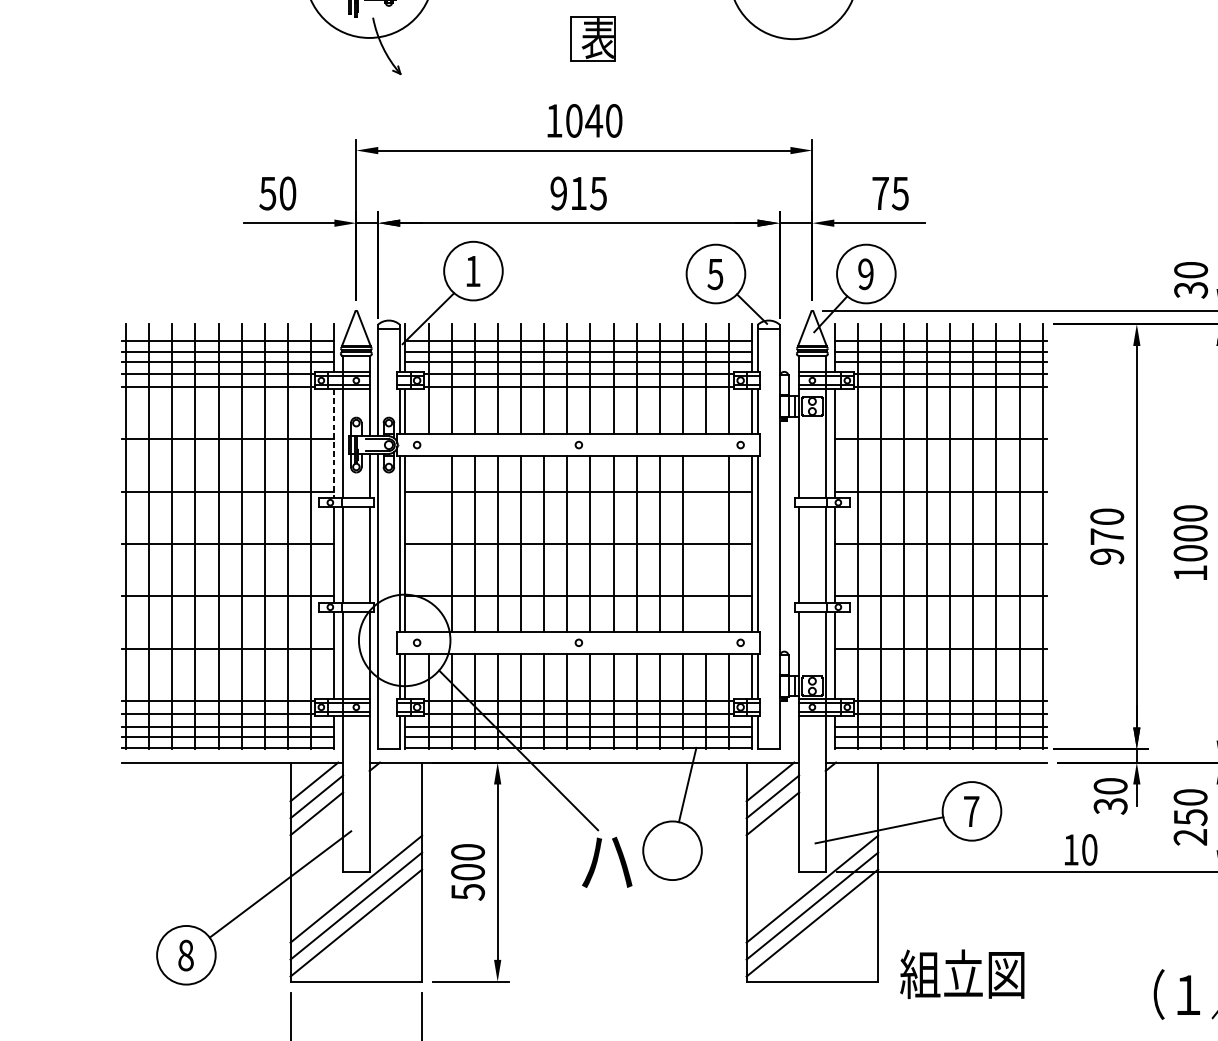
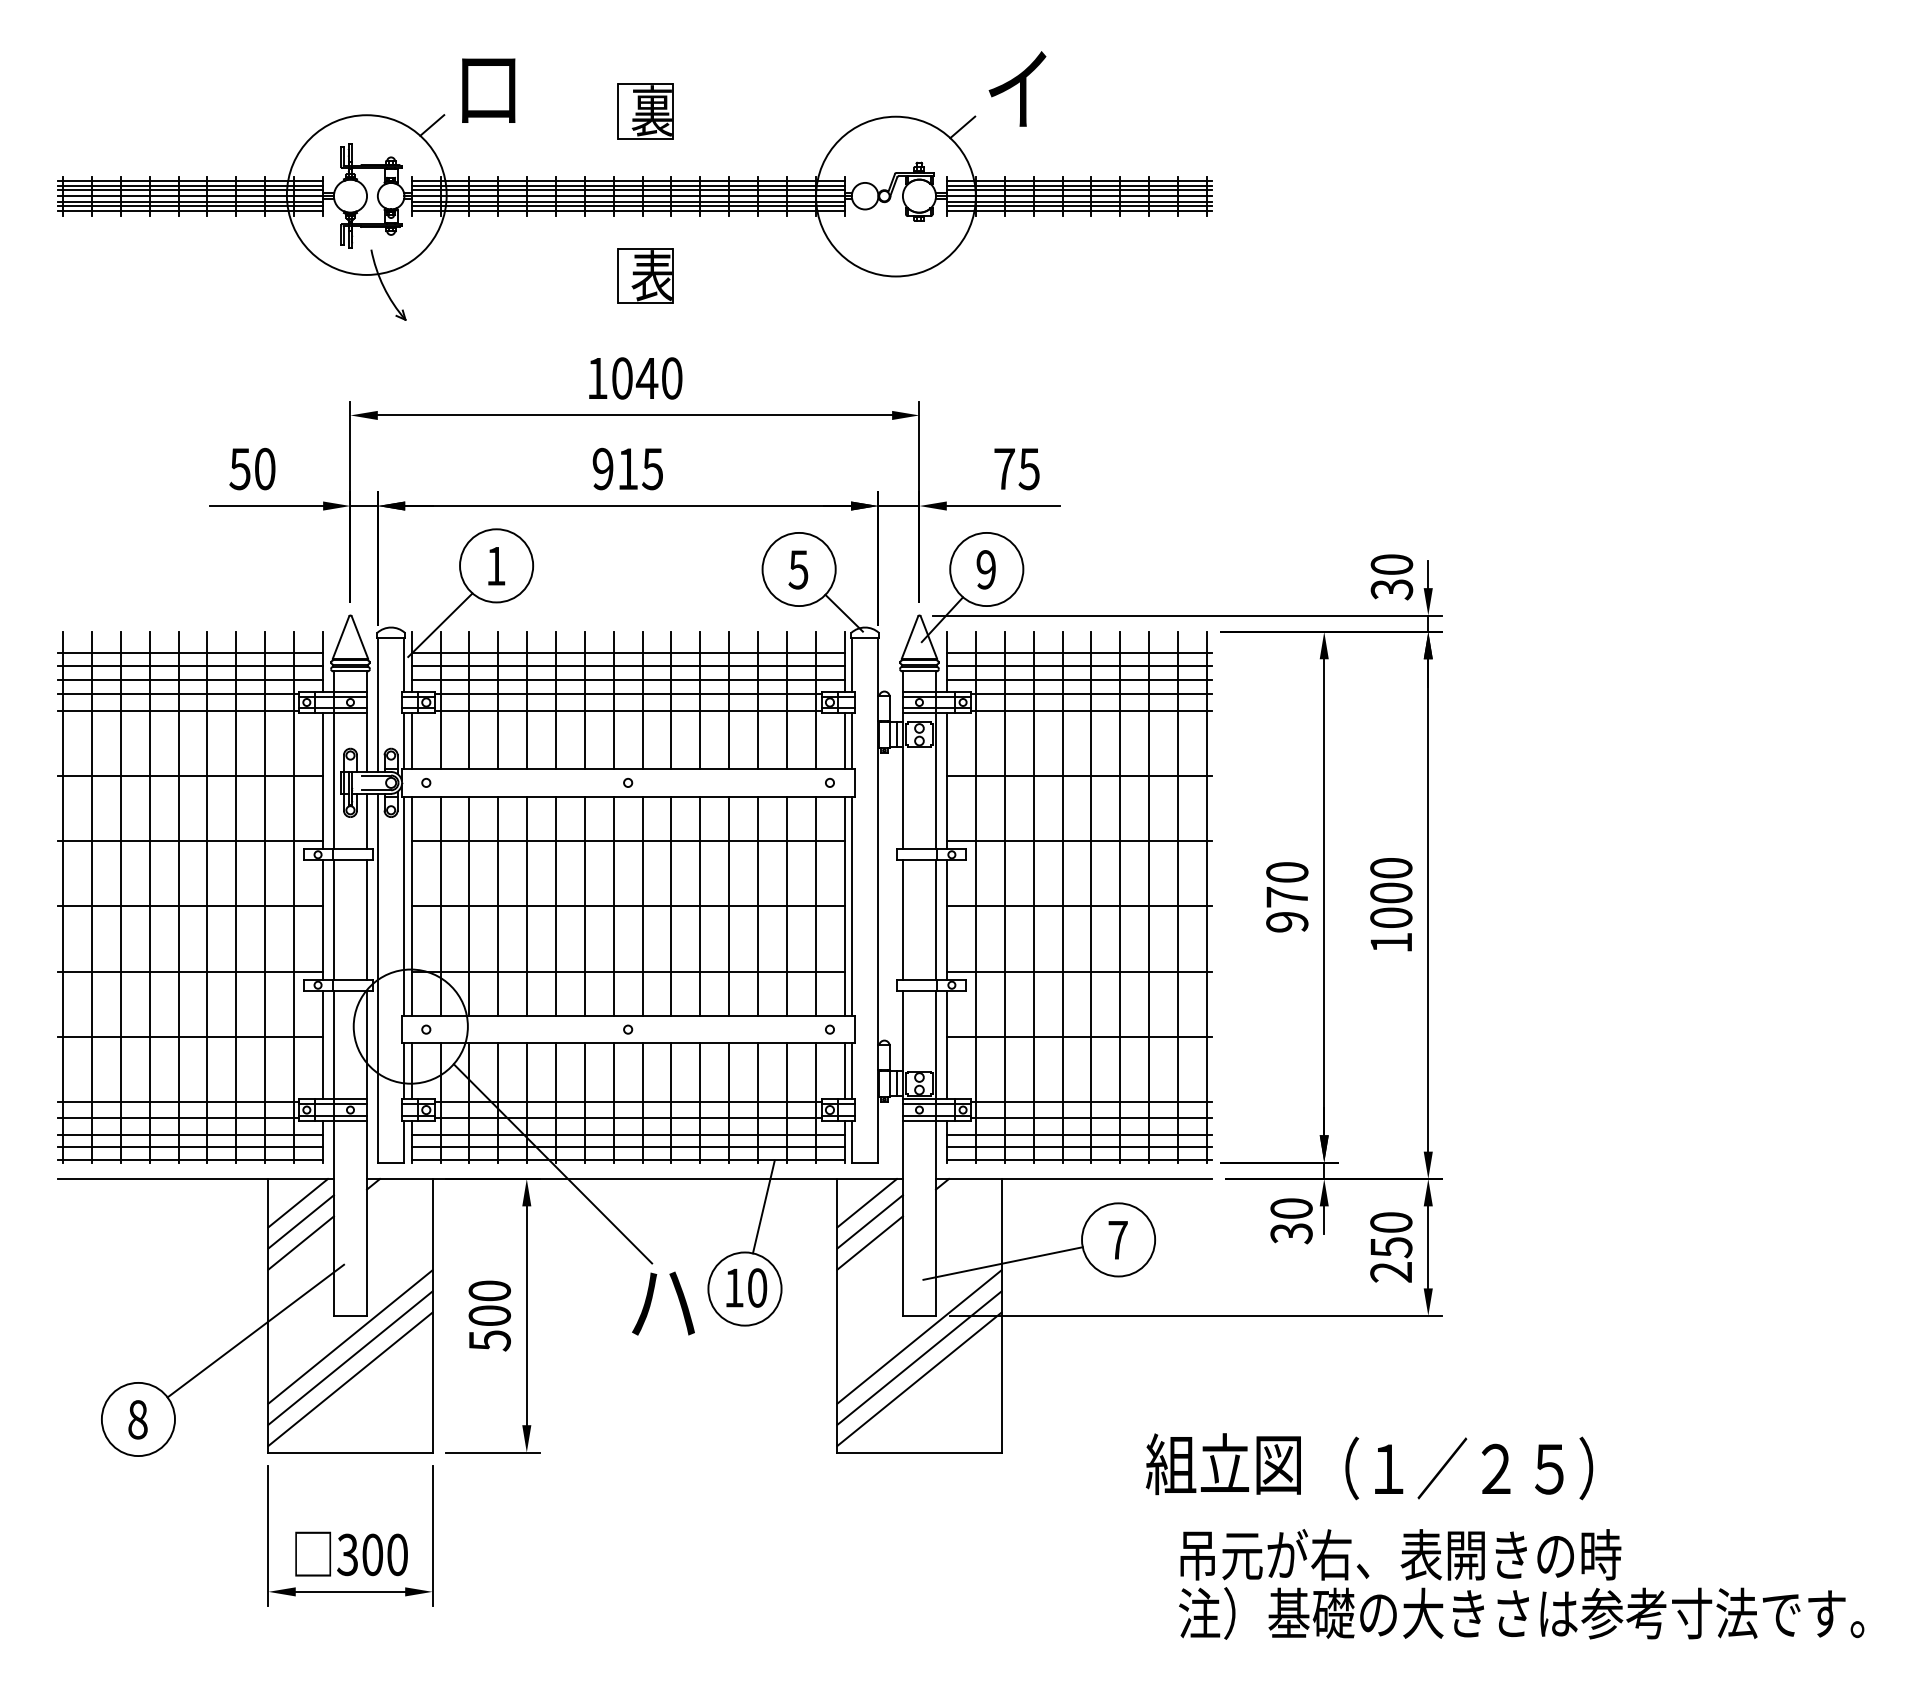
line: (333, 443) -> (322, 781), dashed -> solid
line: (428, 543) -> (440, 905), added
line: (705, 543) -> (786, 905), added
text: (1080, 849) -> (746, 1287), moved
text: (961, 974) -> (1222, 1464), moved

